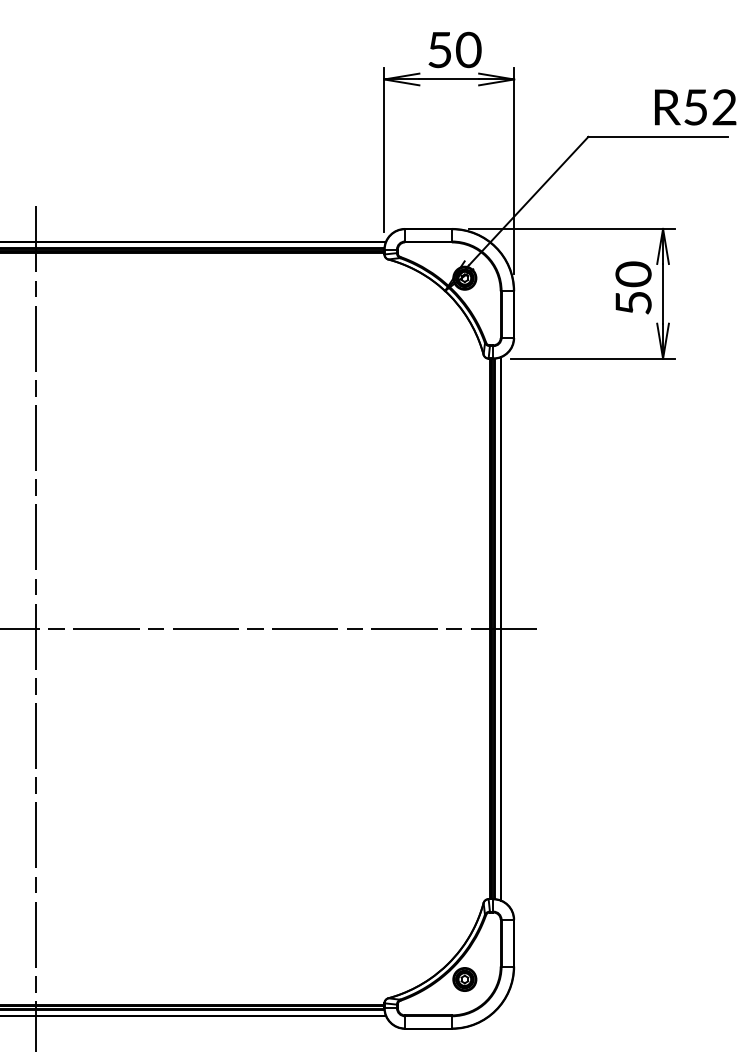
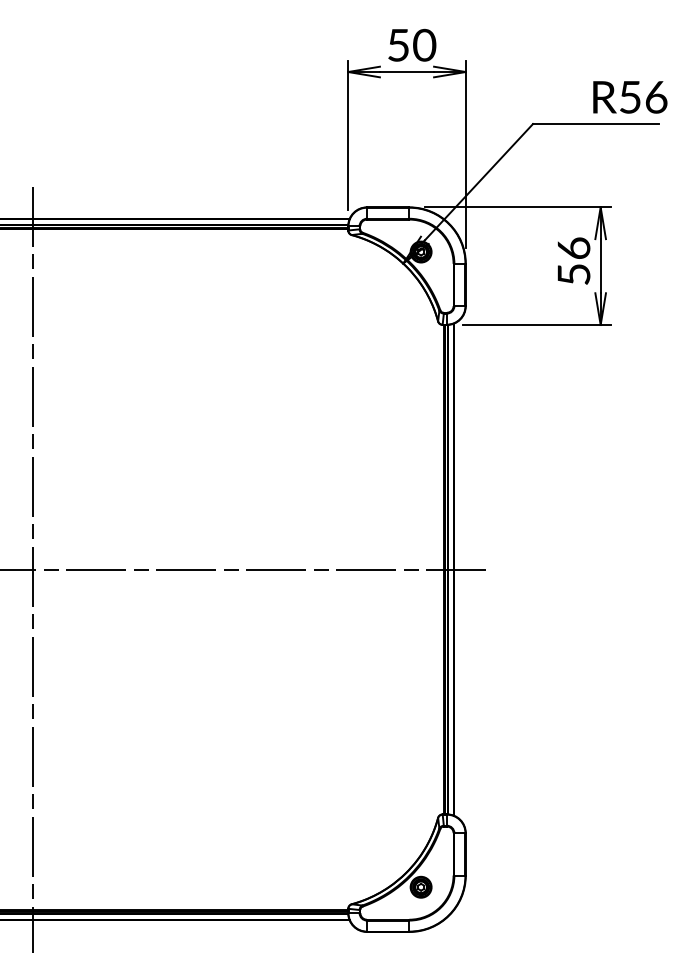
text: (724, 106) -> (656, 96), R52 -> R56
text: (633, 274) -> (573, 248), 50 -> 56

